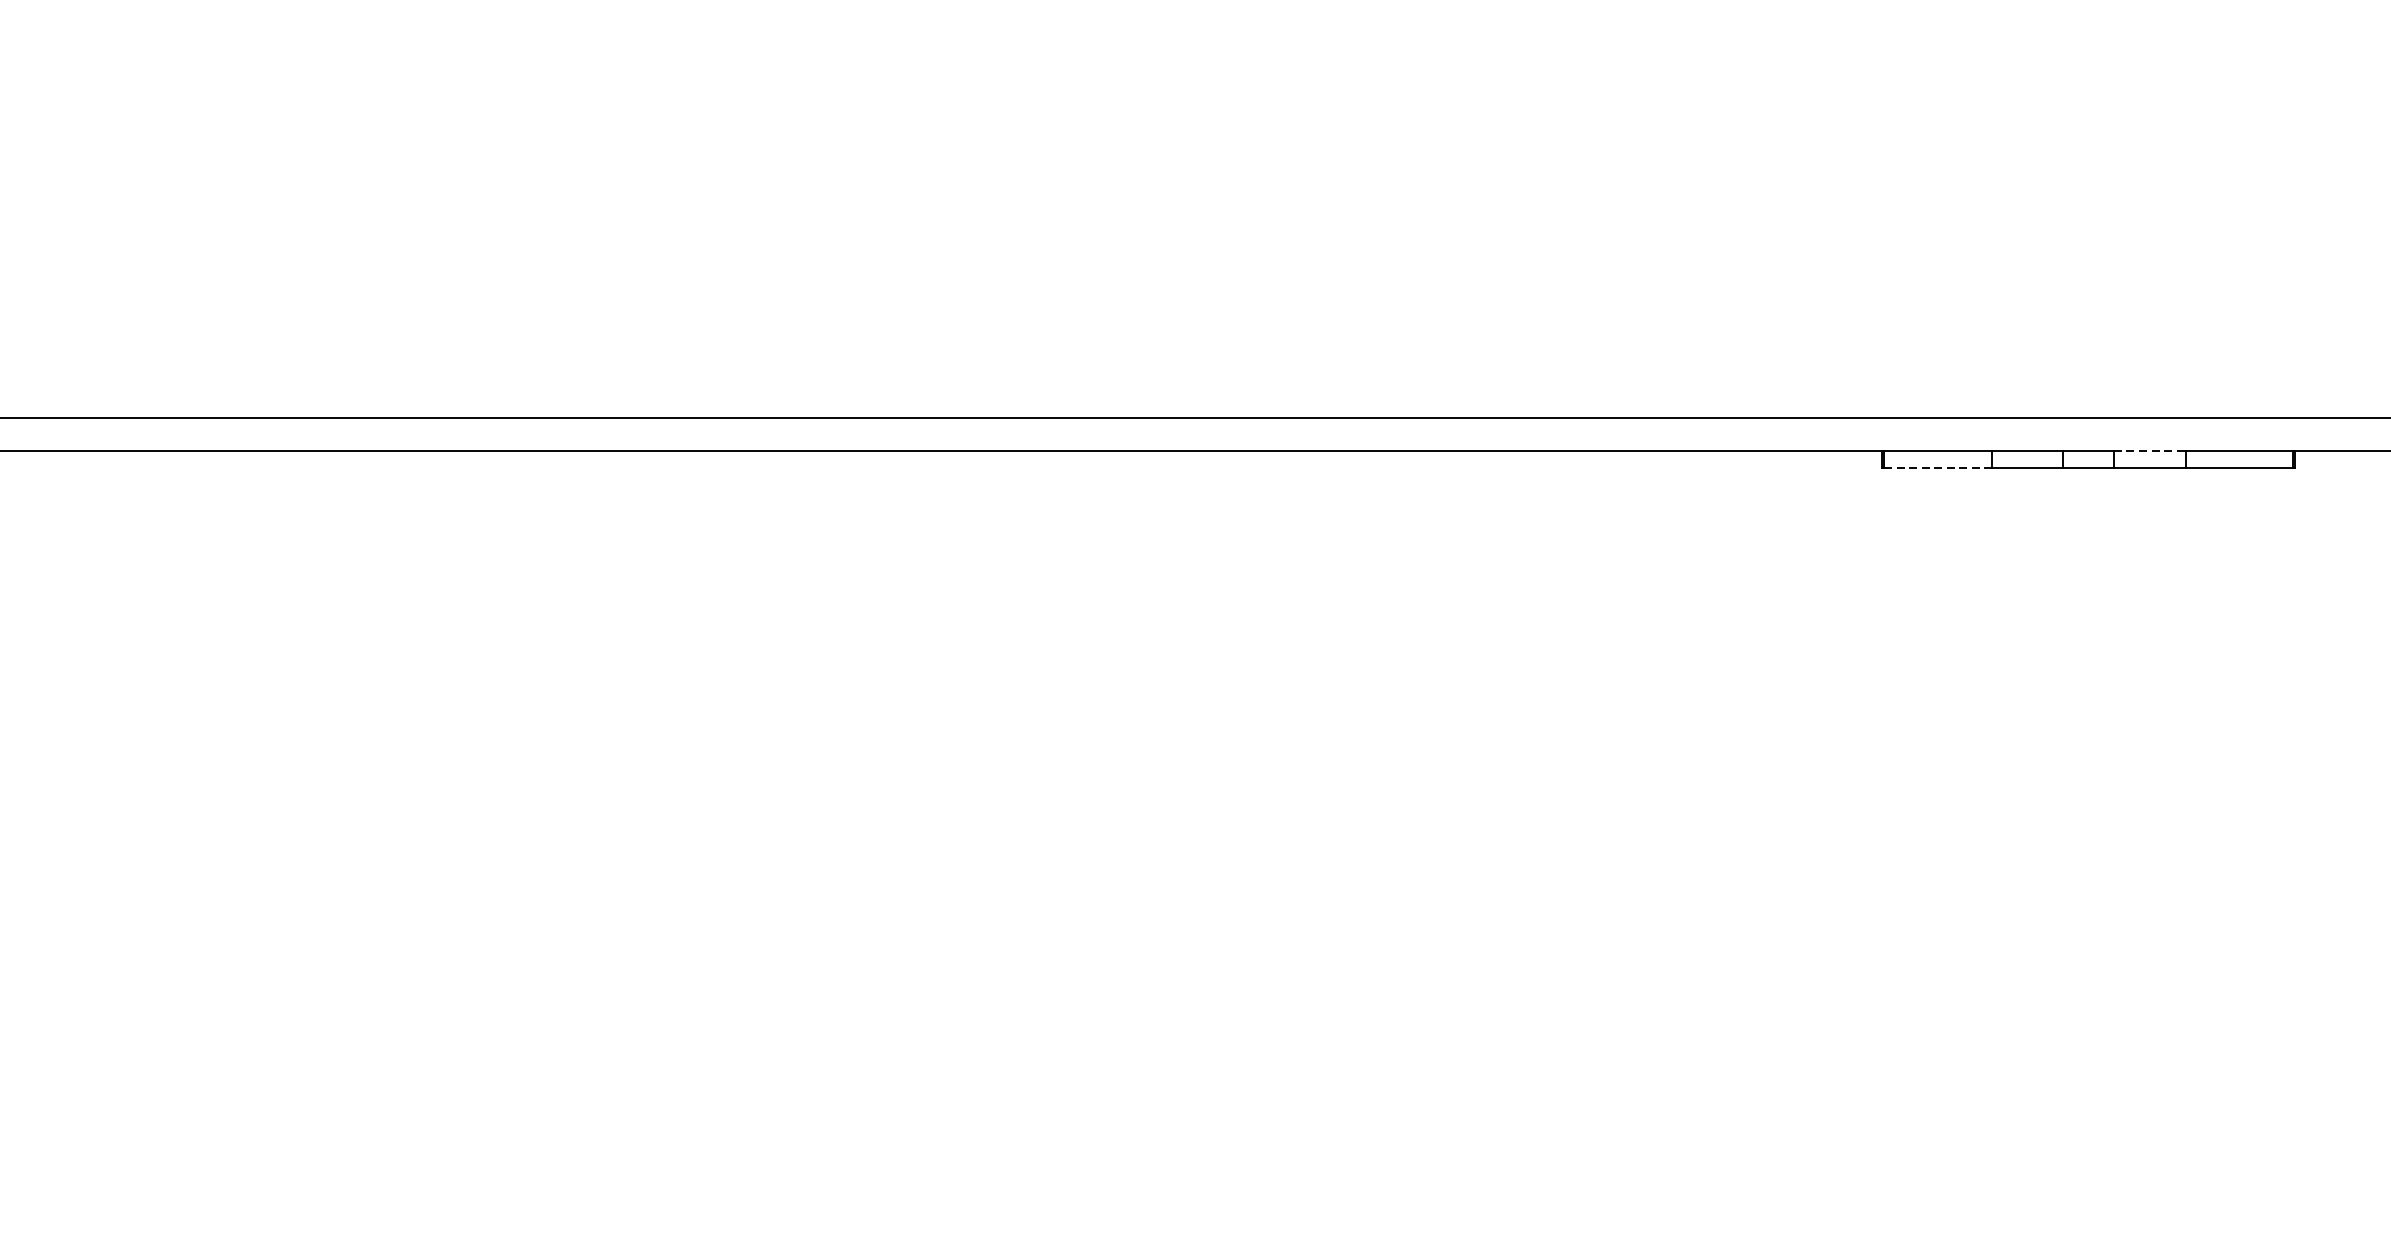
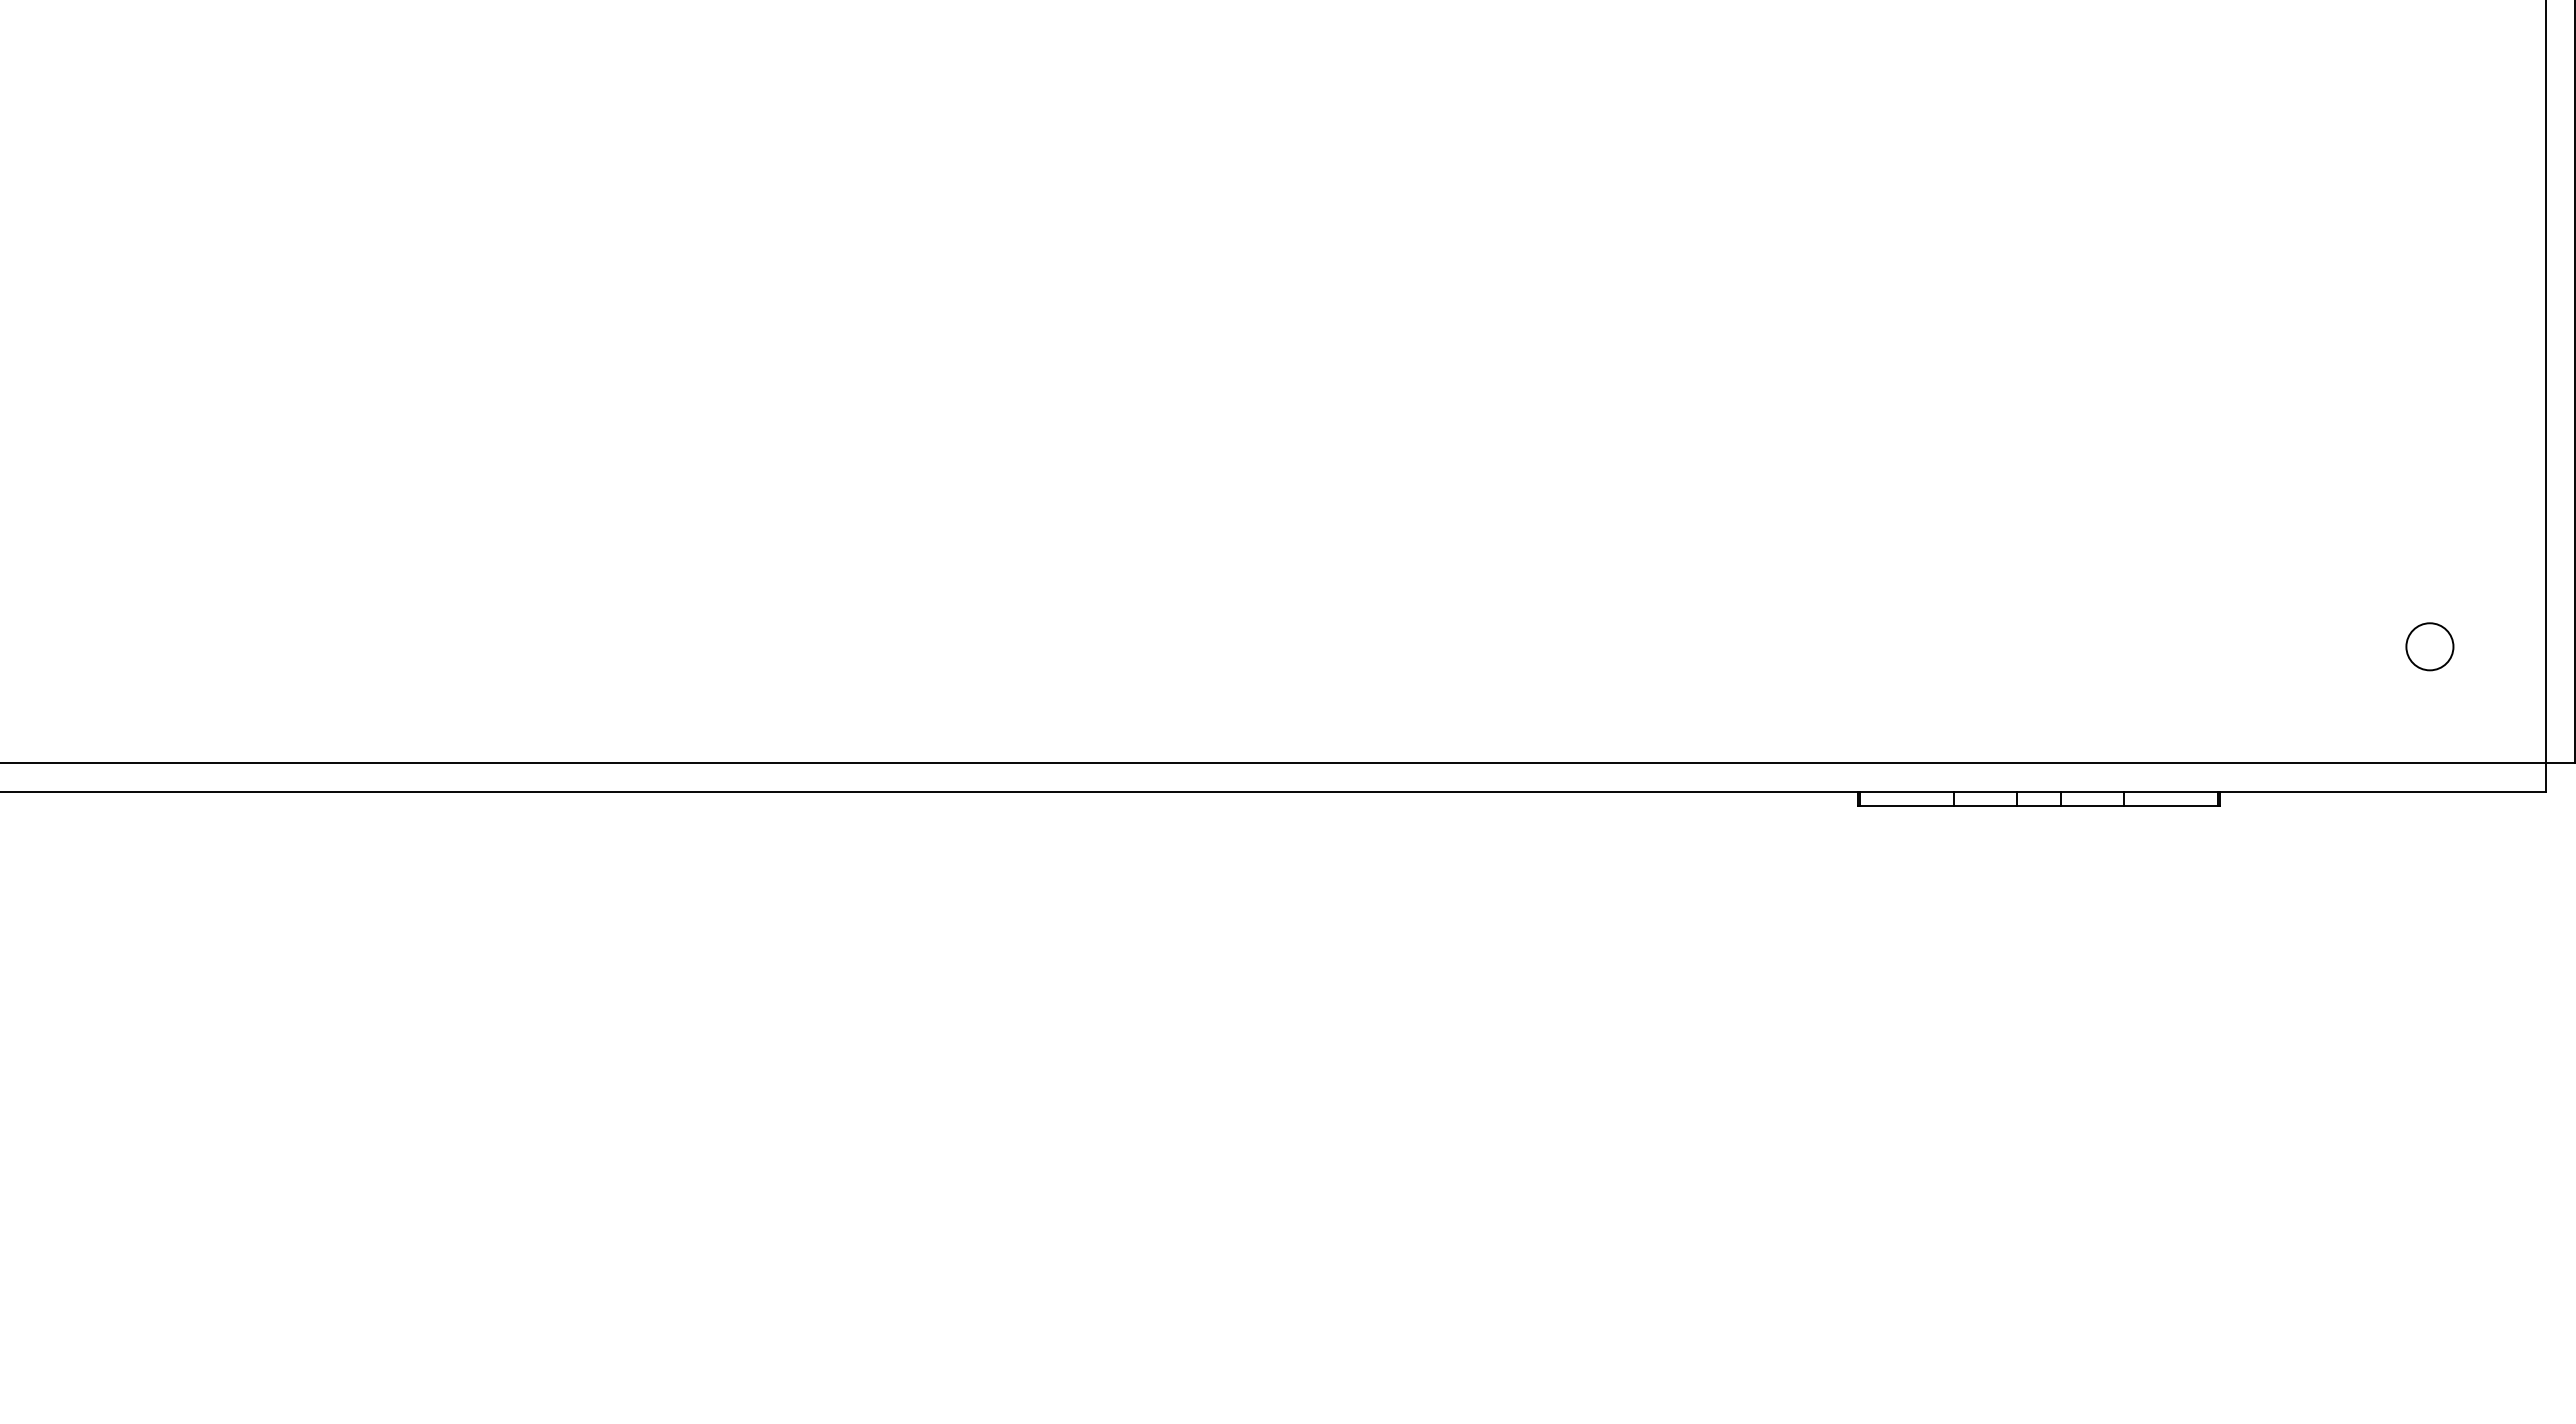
line: (2149, 451) -> (2092, 791), dashed -> solid
line: (1938, 468) -> (1907, 806), dashed -> solid

